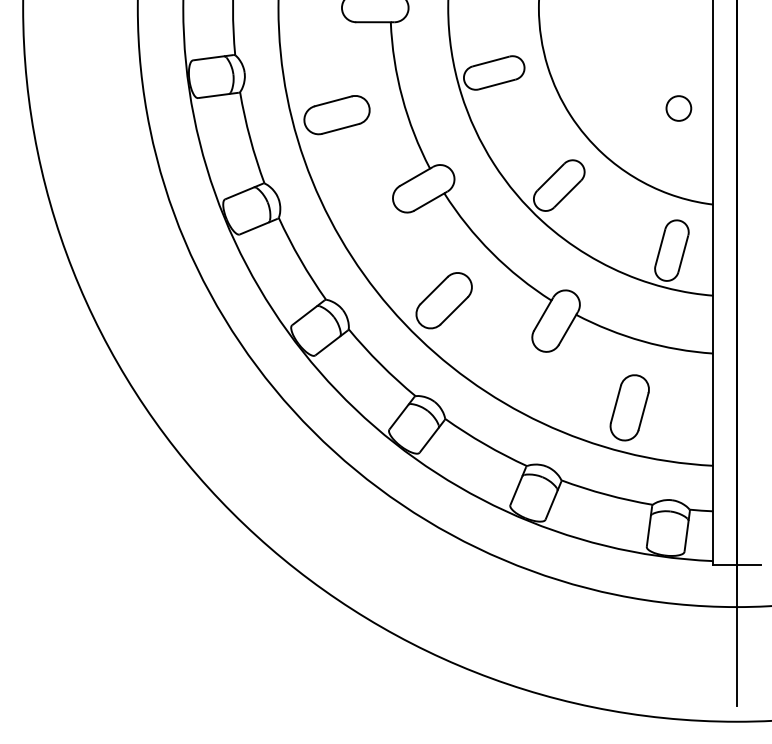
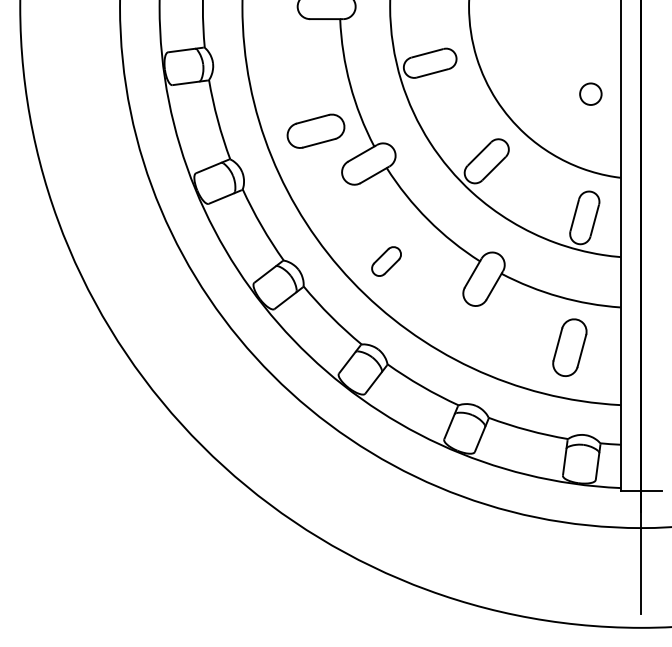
part: (336, 115) -> (315, 131), moved
part: (443, 300) -> (386, 261), size x0.6
part: (629, 407) -> (569, 347), moved

